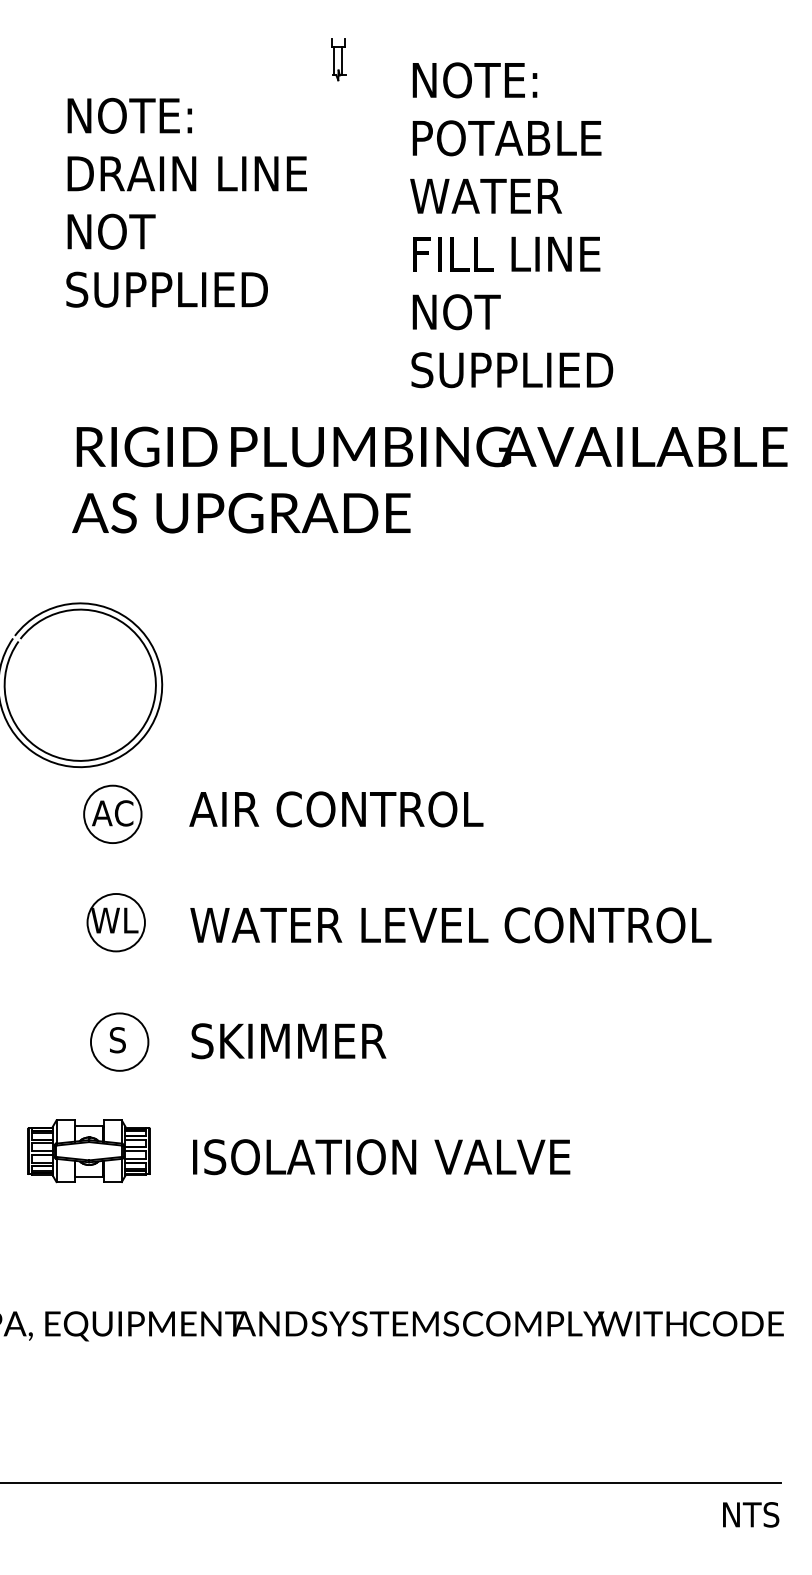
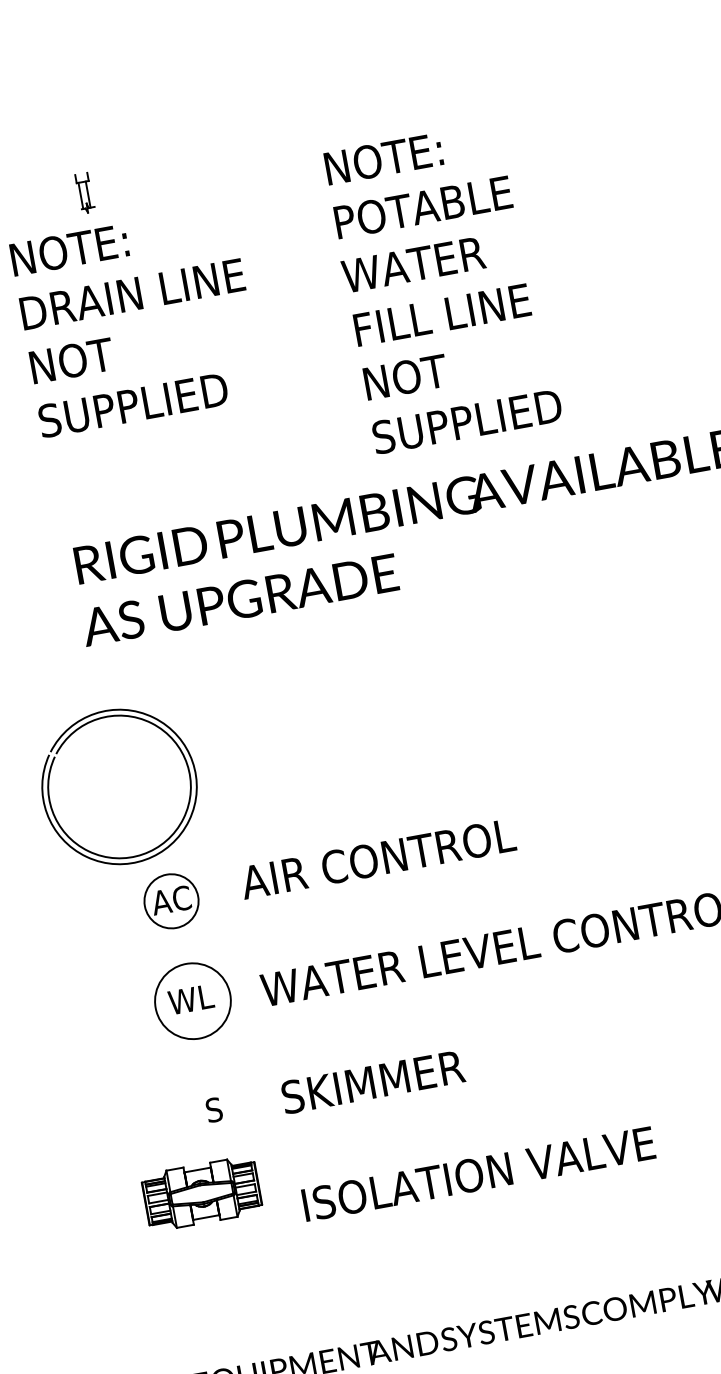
part: (338, 59) -> (84, 193), moved
circle: (115, 922) -> (192, 1001), size x1.4
circle: (119, 1041) -> (216, 1110), removed
part: (88, 1151) -> (201, 1194), moved

